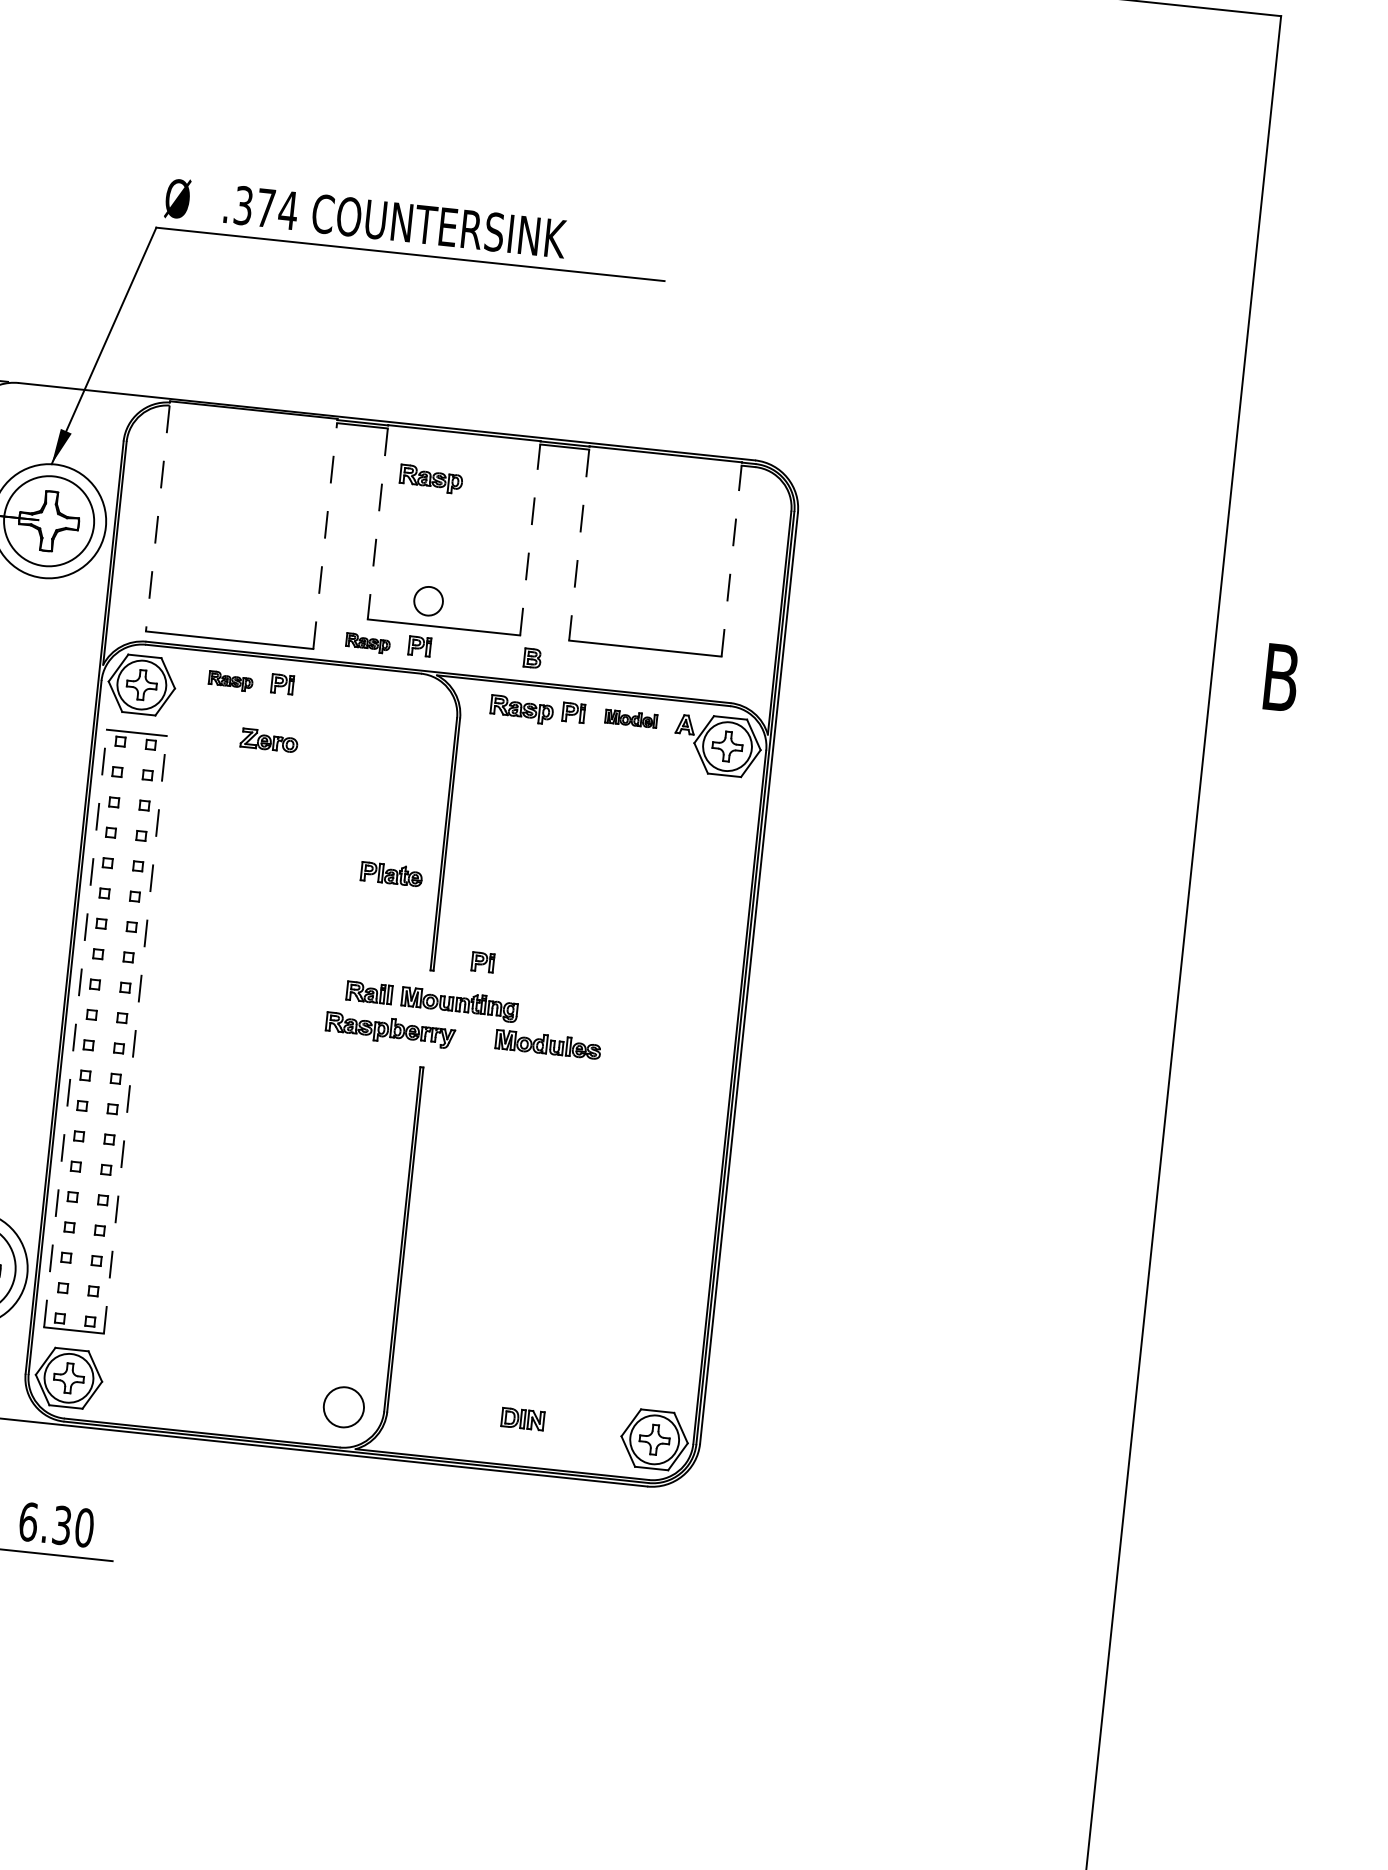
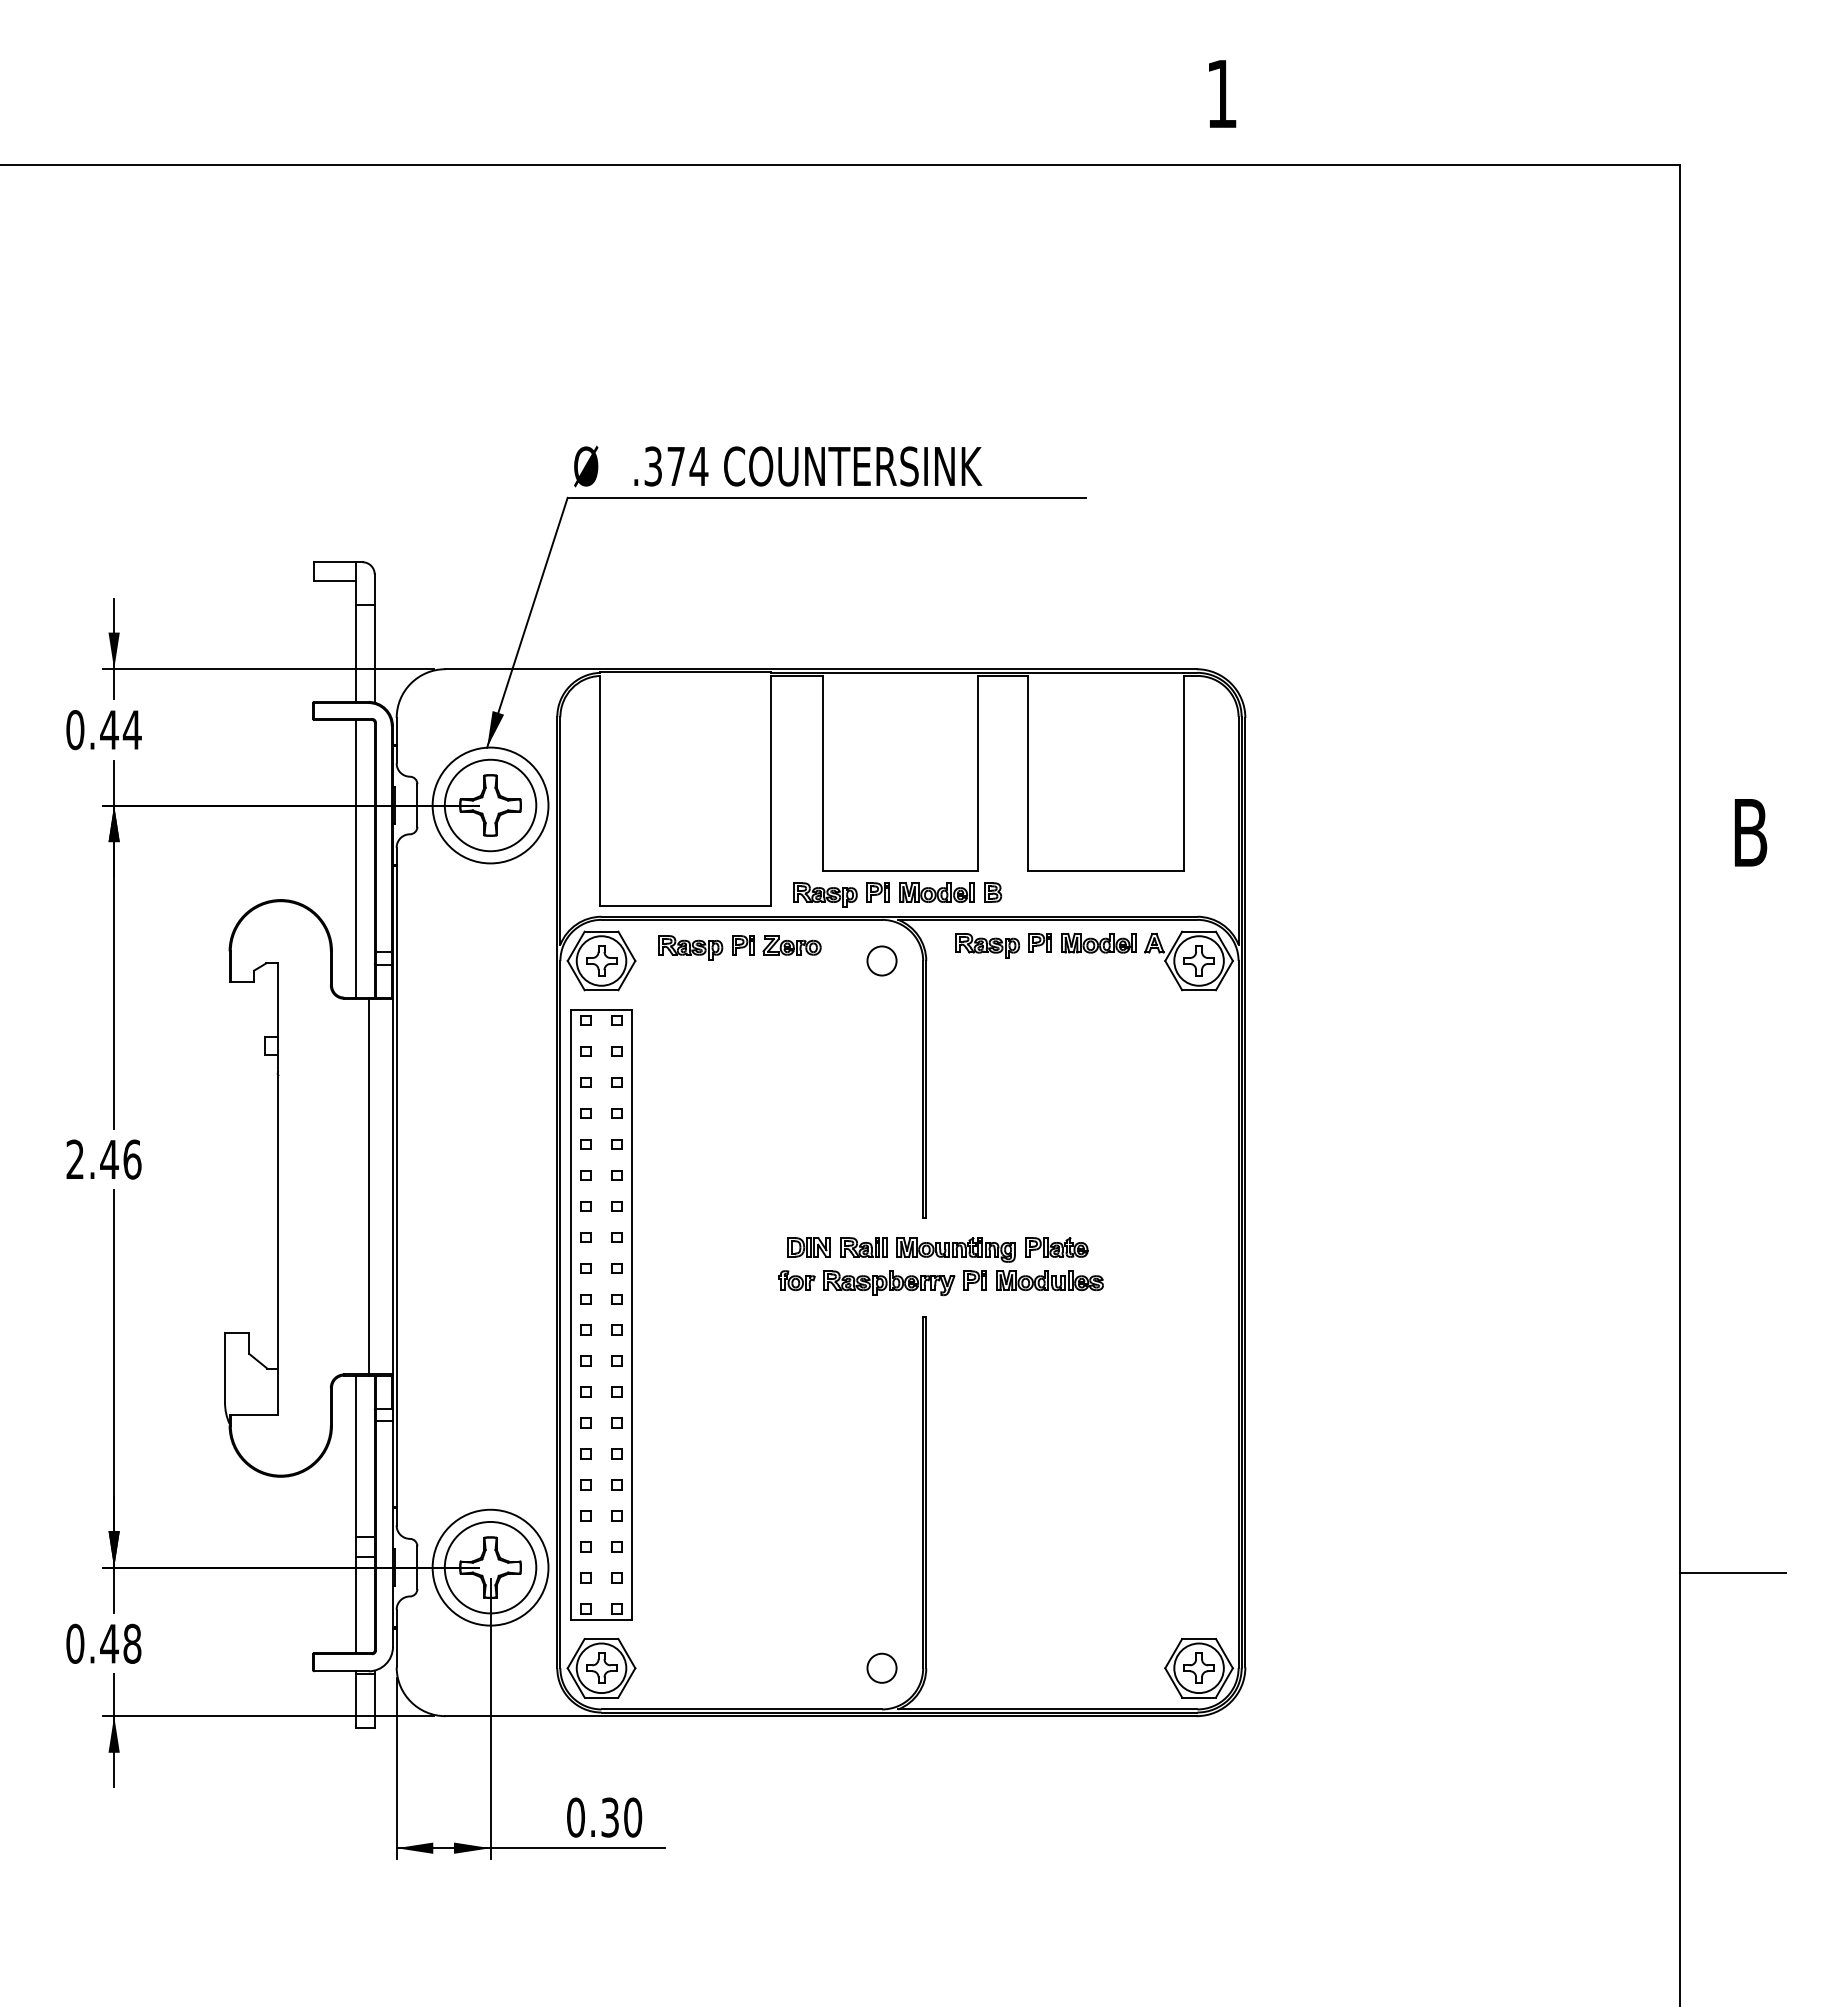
part: (431, 479) -> (871, 722), removed
line: (157, 518) -> (599, 791), dashed -> solid
line: (377, 524) -> (822, 773), dashed -> solid
line: (325, 535) -> (770, 790), dashed -> solid
line: (530, 539) -> (978, 772), dashed -> solid
line: (579, 545) -> (1028, 773), dashed -> solid
line: (731, 560) -> (1183, 772), dashed -> solid
circle: (428, 600) -> (881, 960), moved
part: (368, 642) -> (825, 894), size x1.43
part: (477, 652) -> (936, 892), added
part: (230, 681) -> (690, 947), size x1.43
part: (630, 718) -> (1098, 942), size x1.43
part: (268, 740) -> (791, 945), moved
part: (391, 874) -> (1056, 1247), moved
part: (482, 962) -> (974, 1280), moved
part: (300, 1018) -> (796, 1280), added
line: (76, 1028) -> (571, 1314), dashed -> solid
line: (135, 1034) -> (632, 1314), dashed -> solid
line: (1187, 1401) -> (1732, 1573), added
circle: (343, 1406) -> (881, 1667), size x0.71
part: (522, 1419) -> (808, 1247), moved
text: (29, 1521) -> (576, 1817), 6.30 -> 0.30

